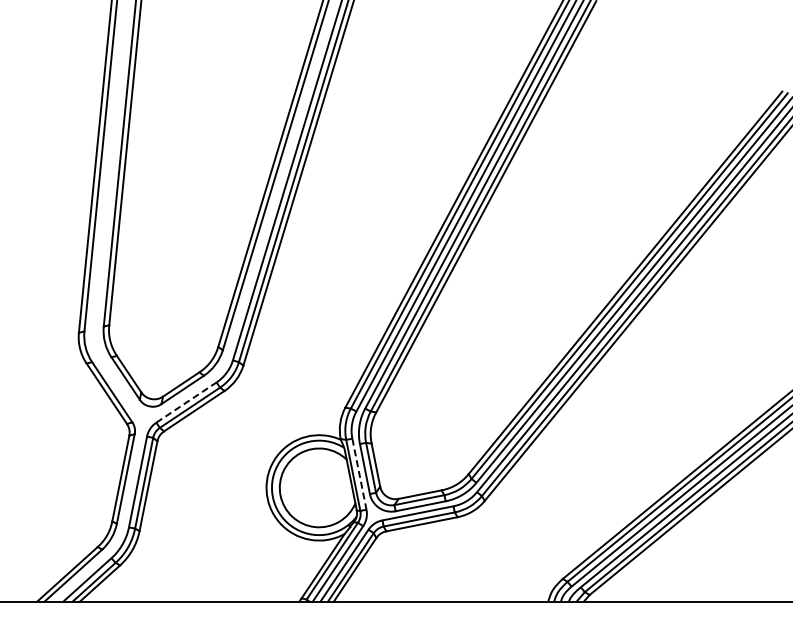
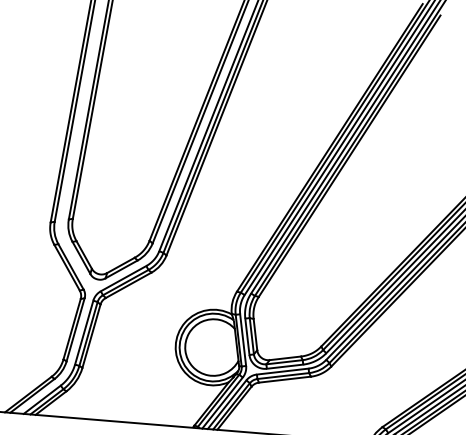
line: (186, 402) -> (123, 278), dashed -> solid
line: (359, 474) -> (243, 340), dashed -> solid

